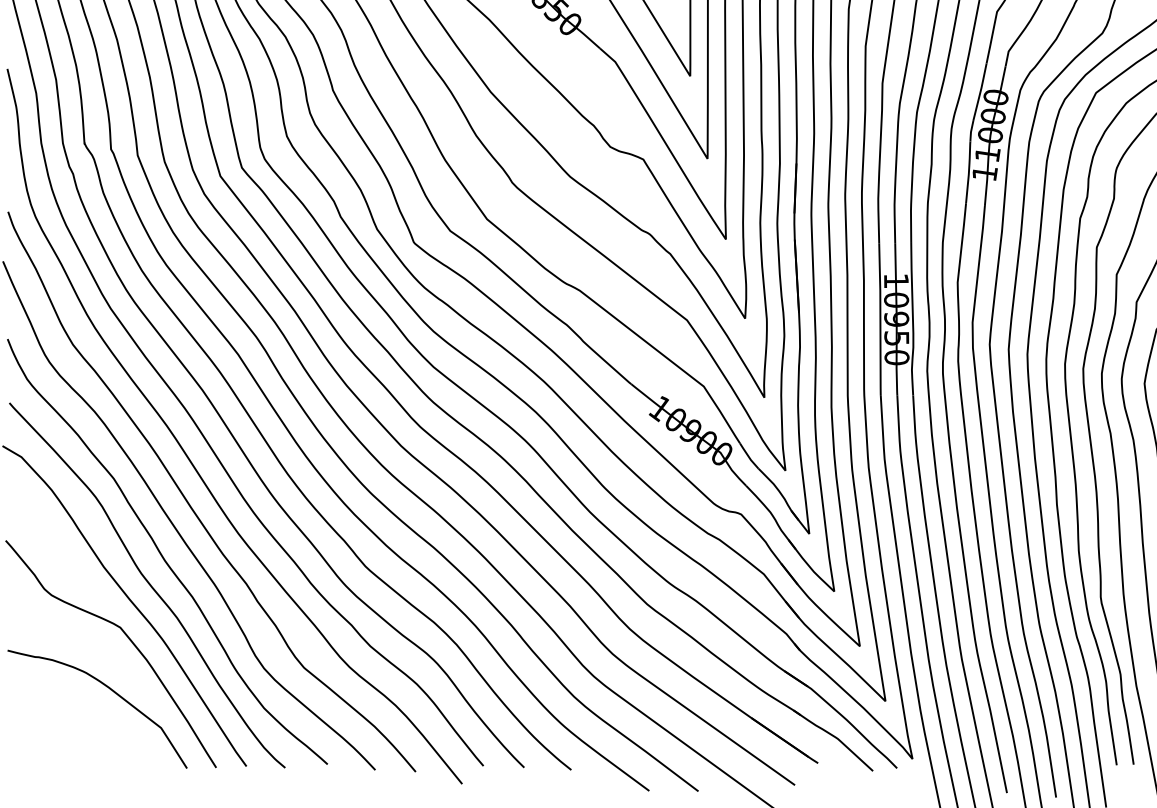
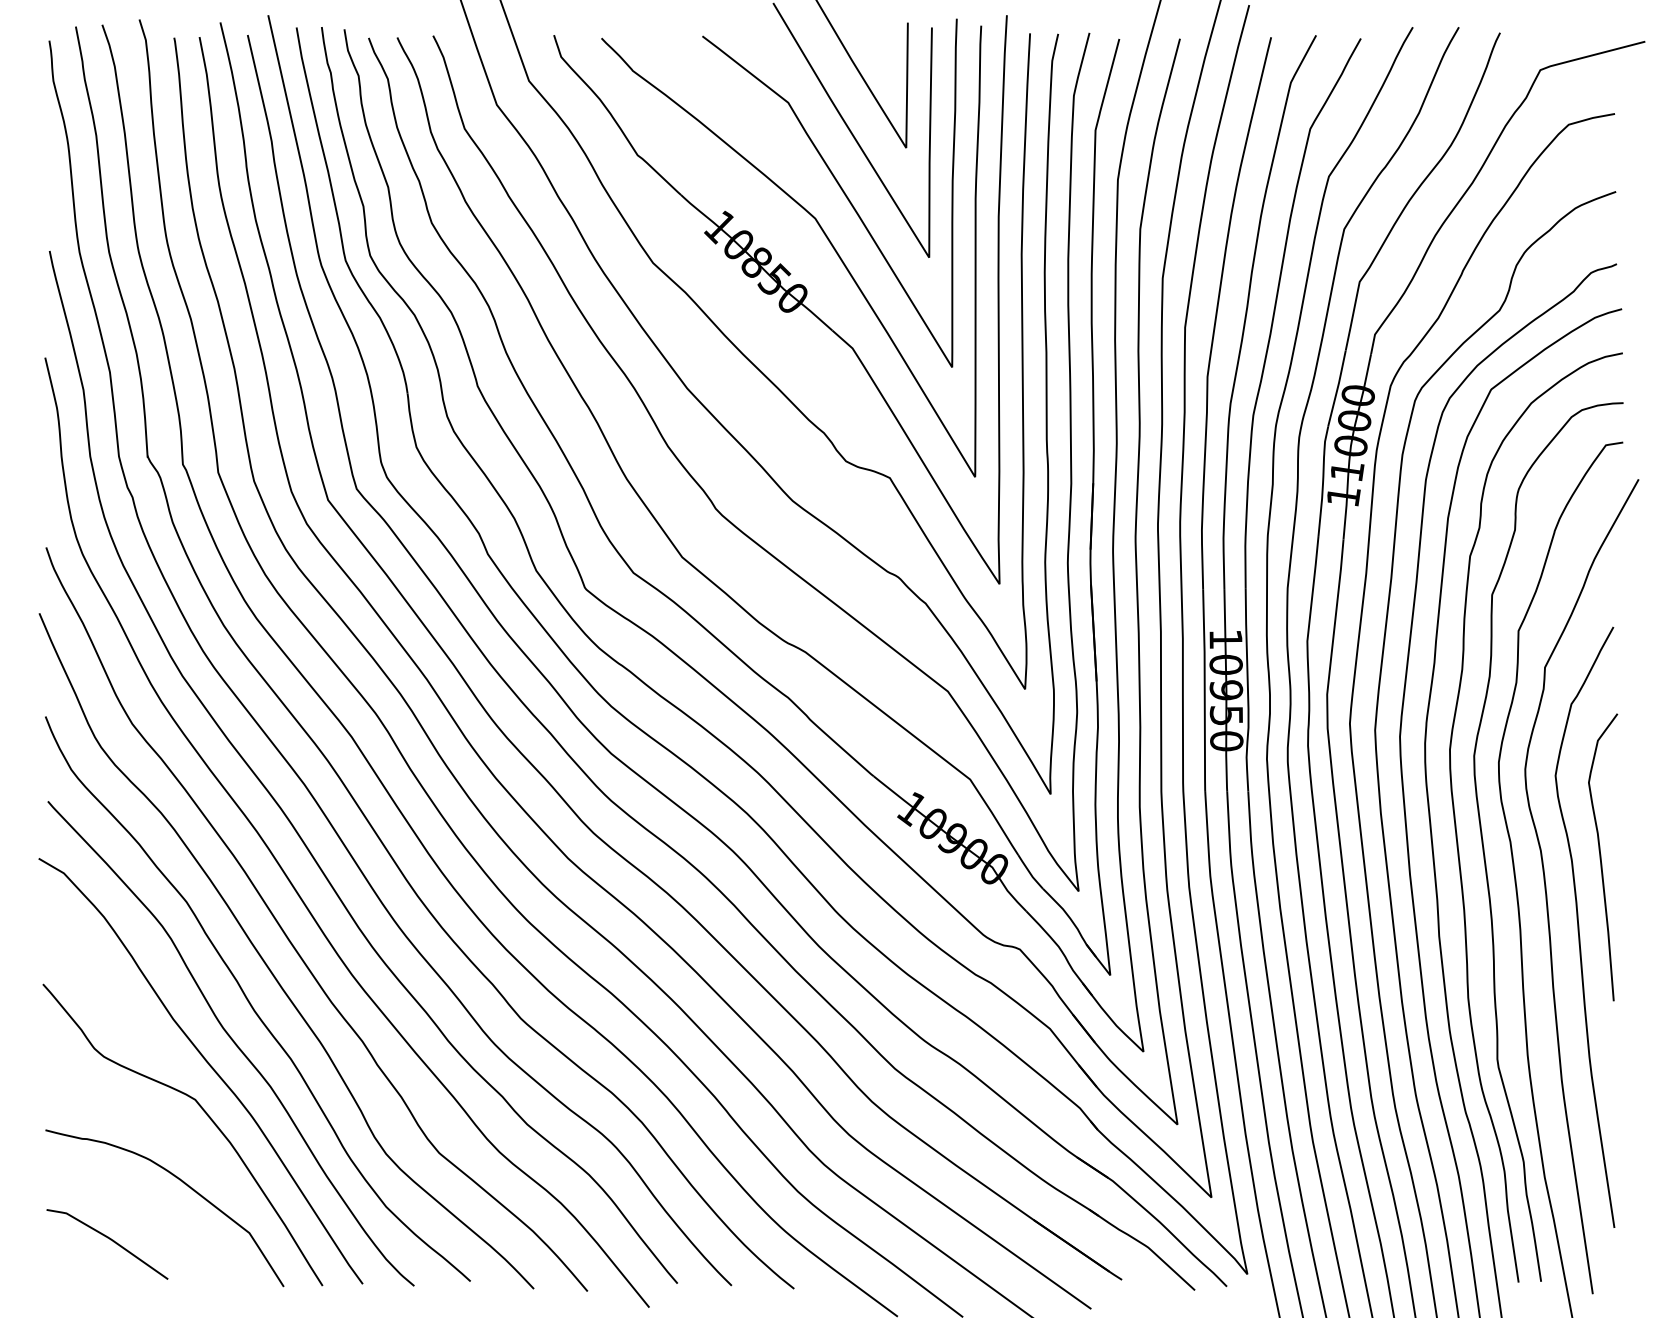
curve: (56, 733) -> (110, 1240), added

